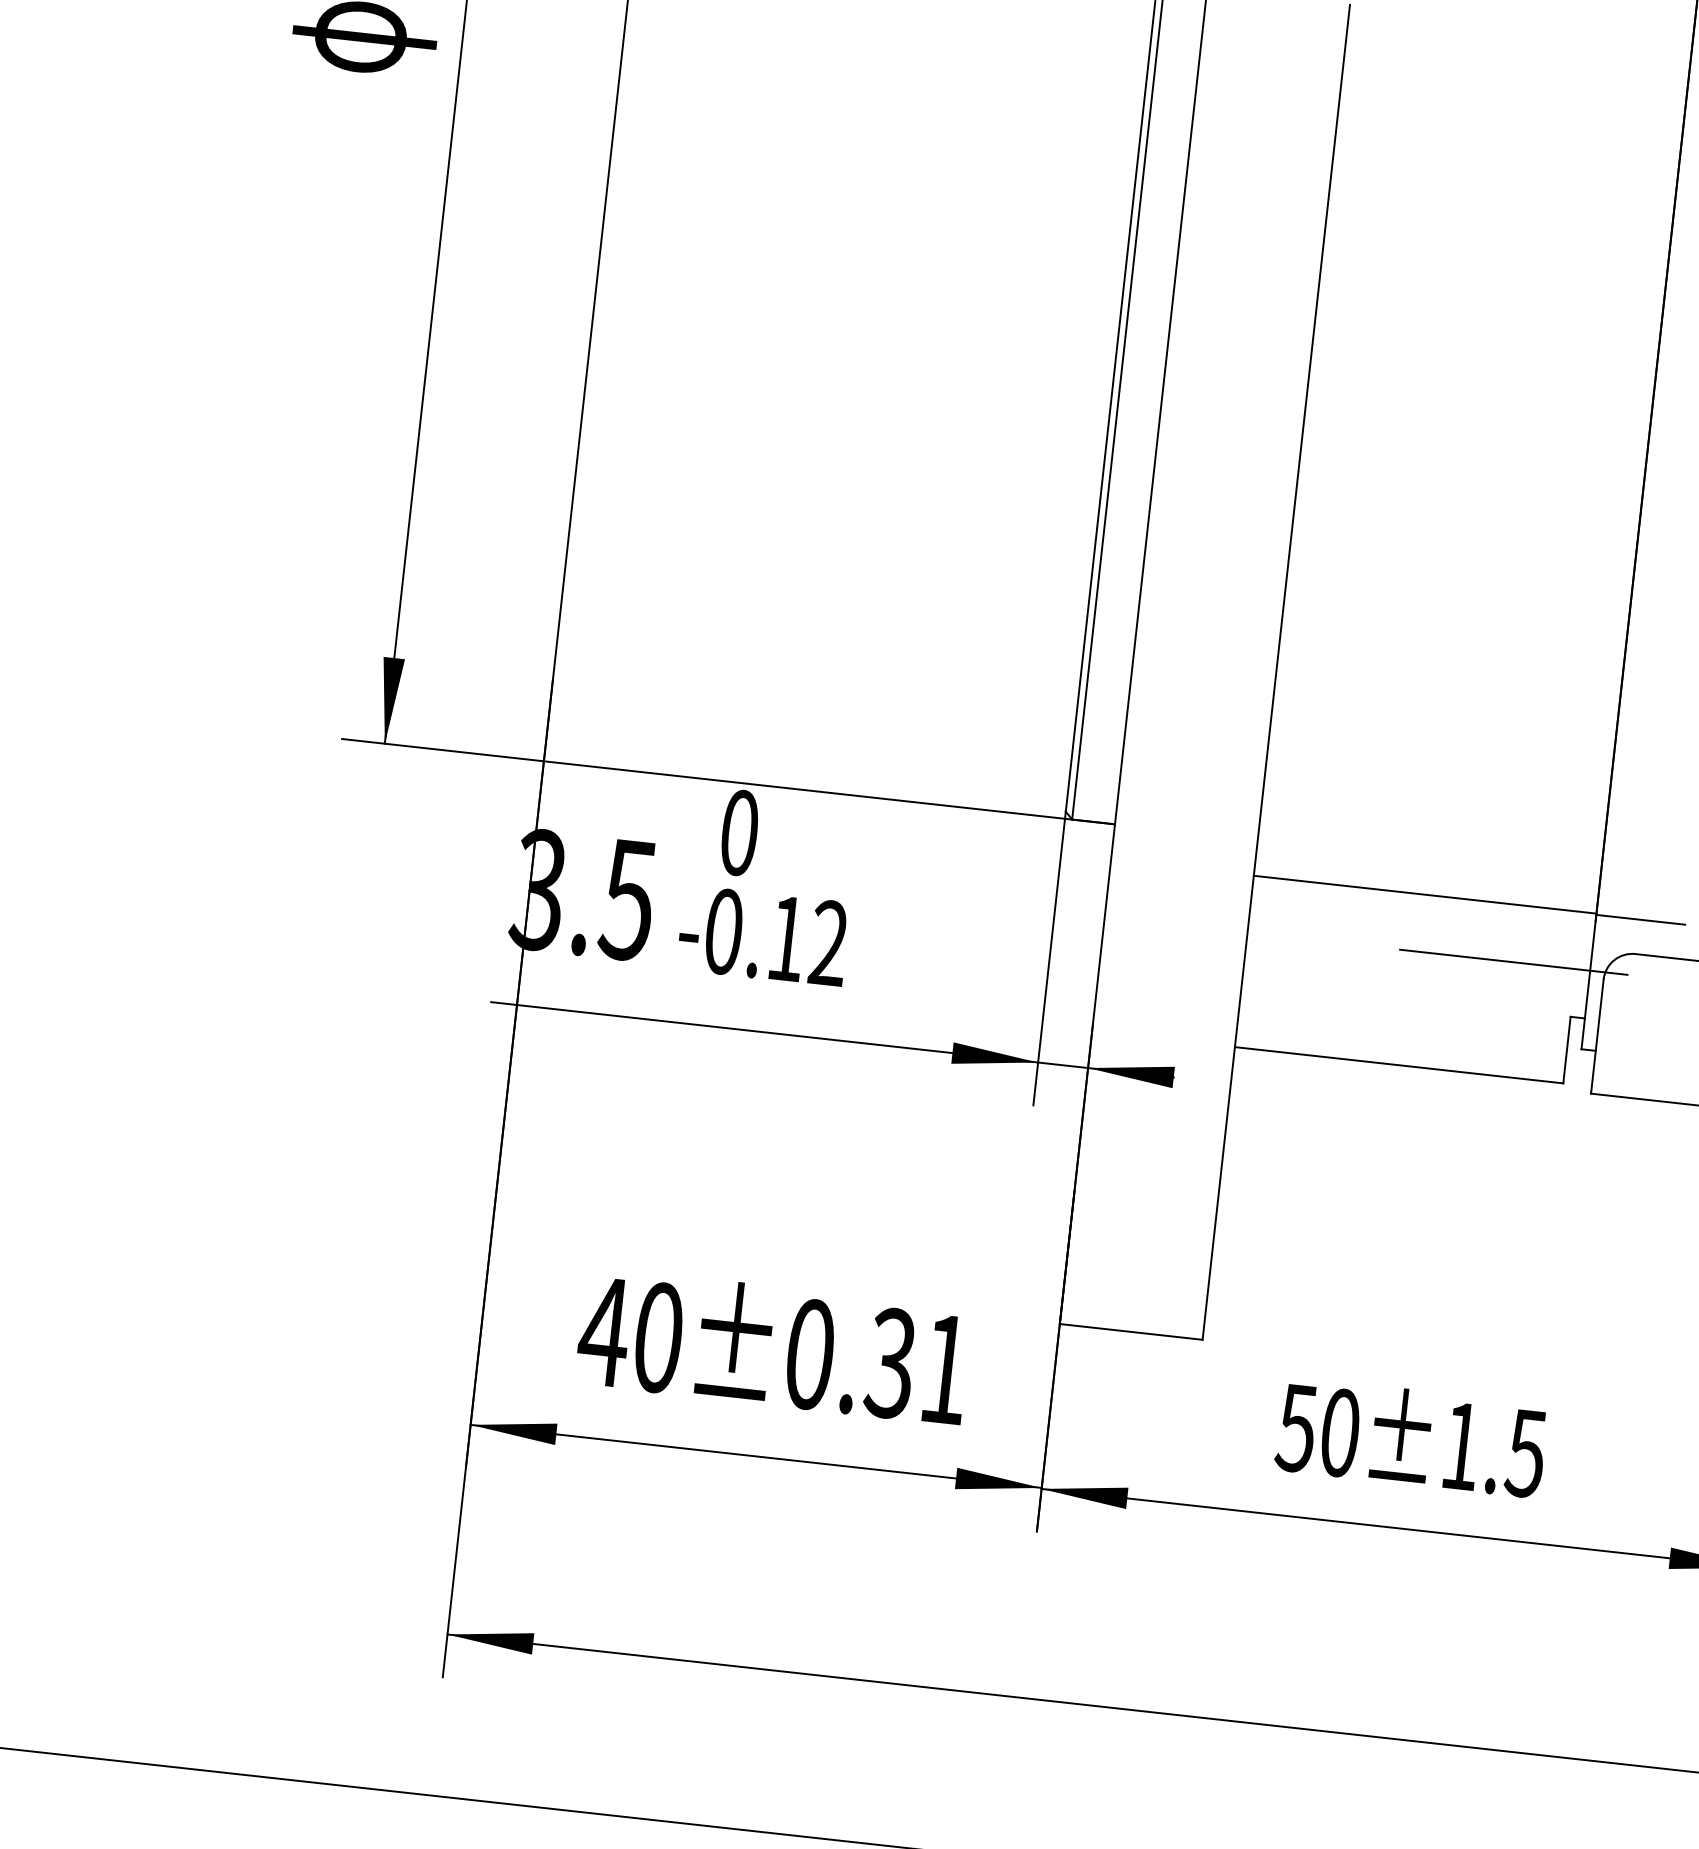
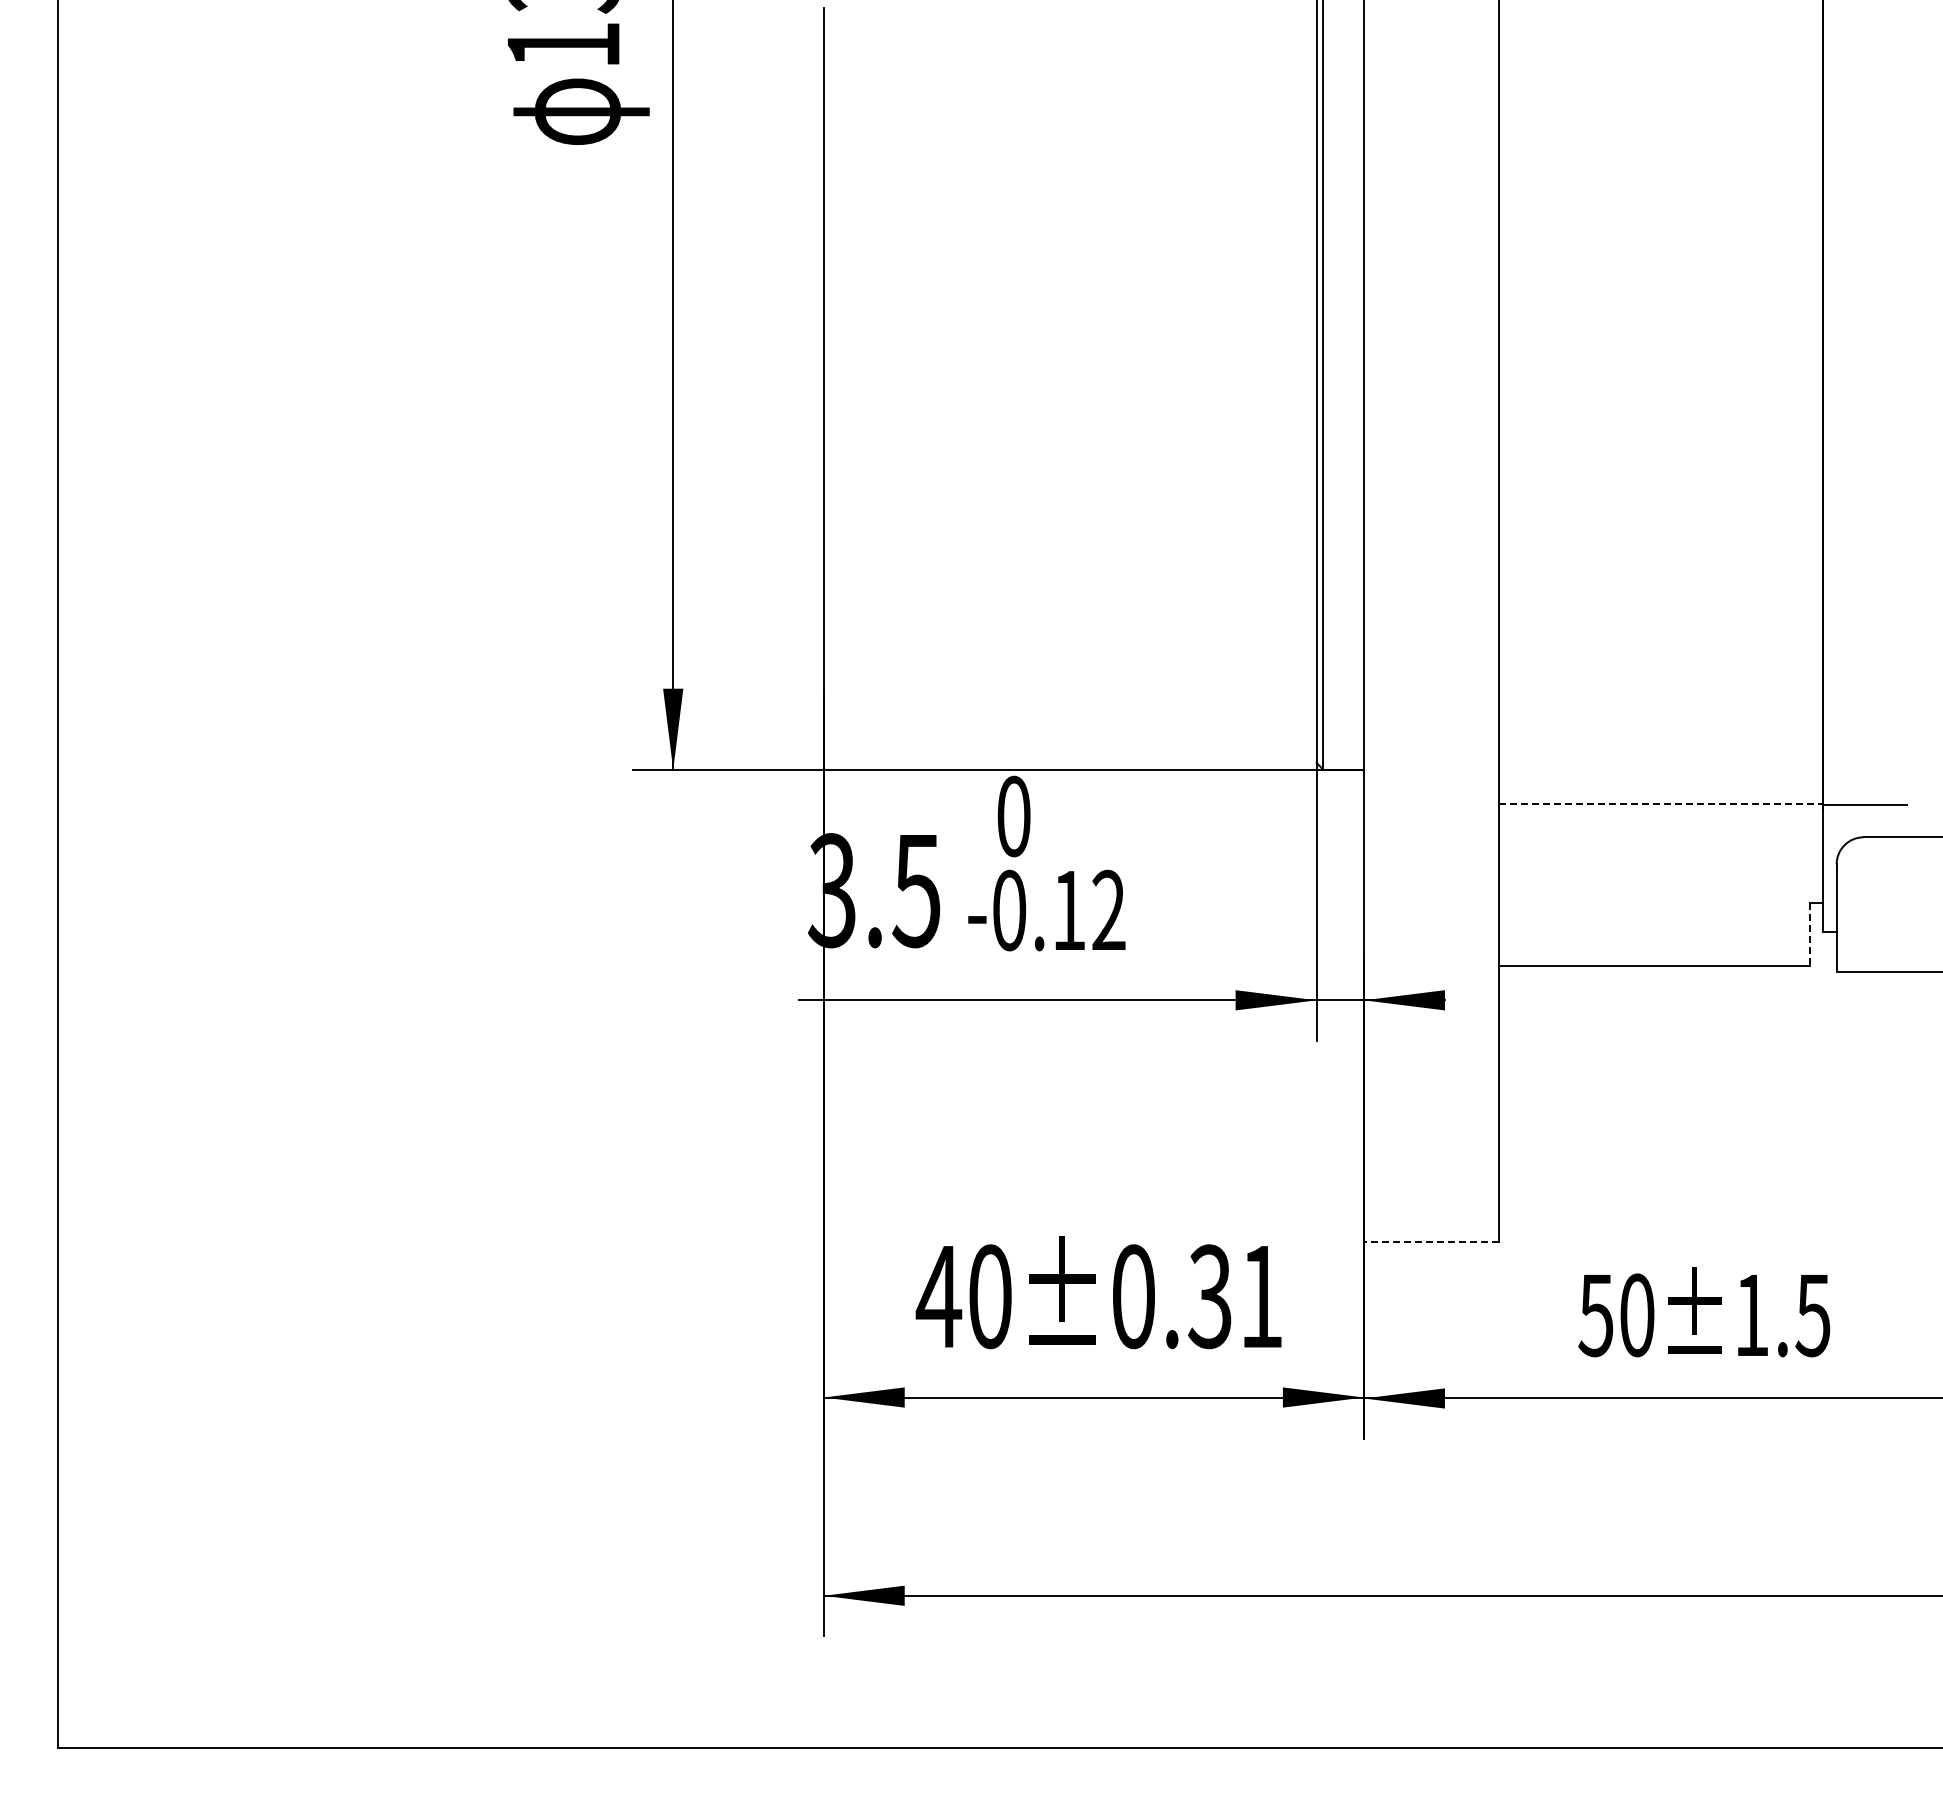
line: (1425, 894) -> (1661, 803), solid -> dashed
line: (1513, 962) -> (1750, 857), removed
line: (1566, 1050) -> (1809, 934), solid -> dashed
line: (1131, 1331) -> (1431, 1242), solid -> dashed

